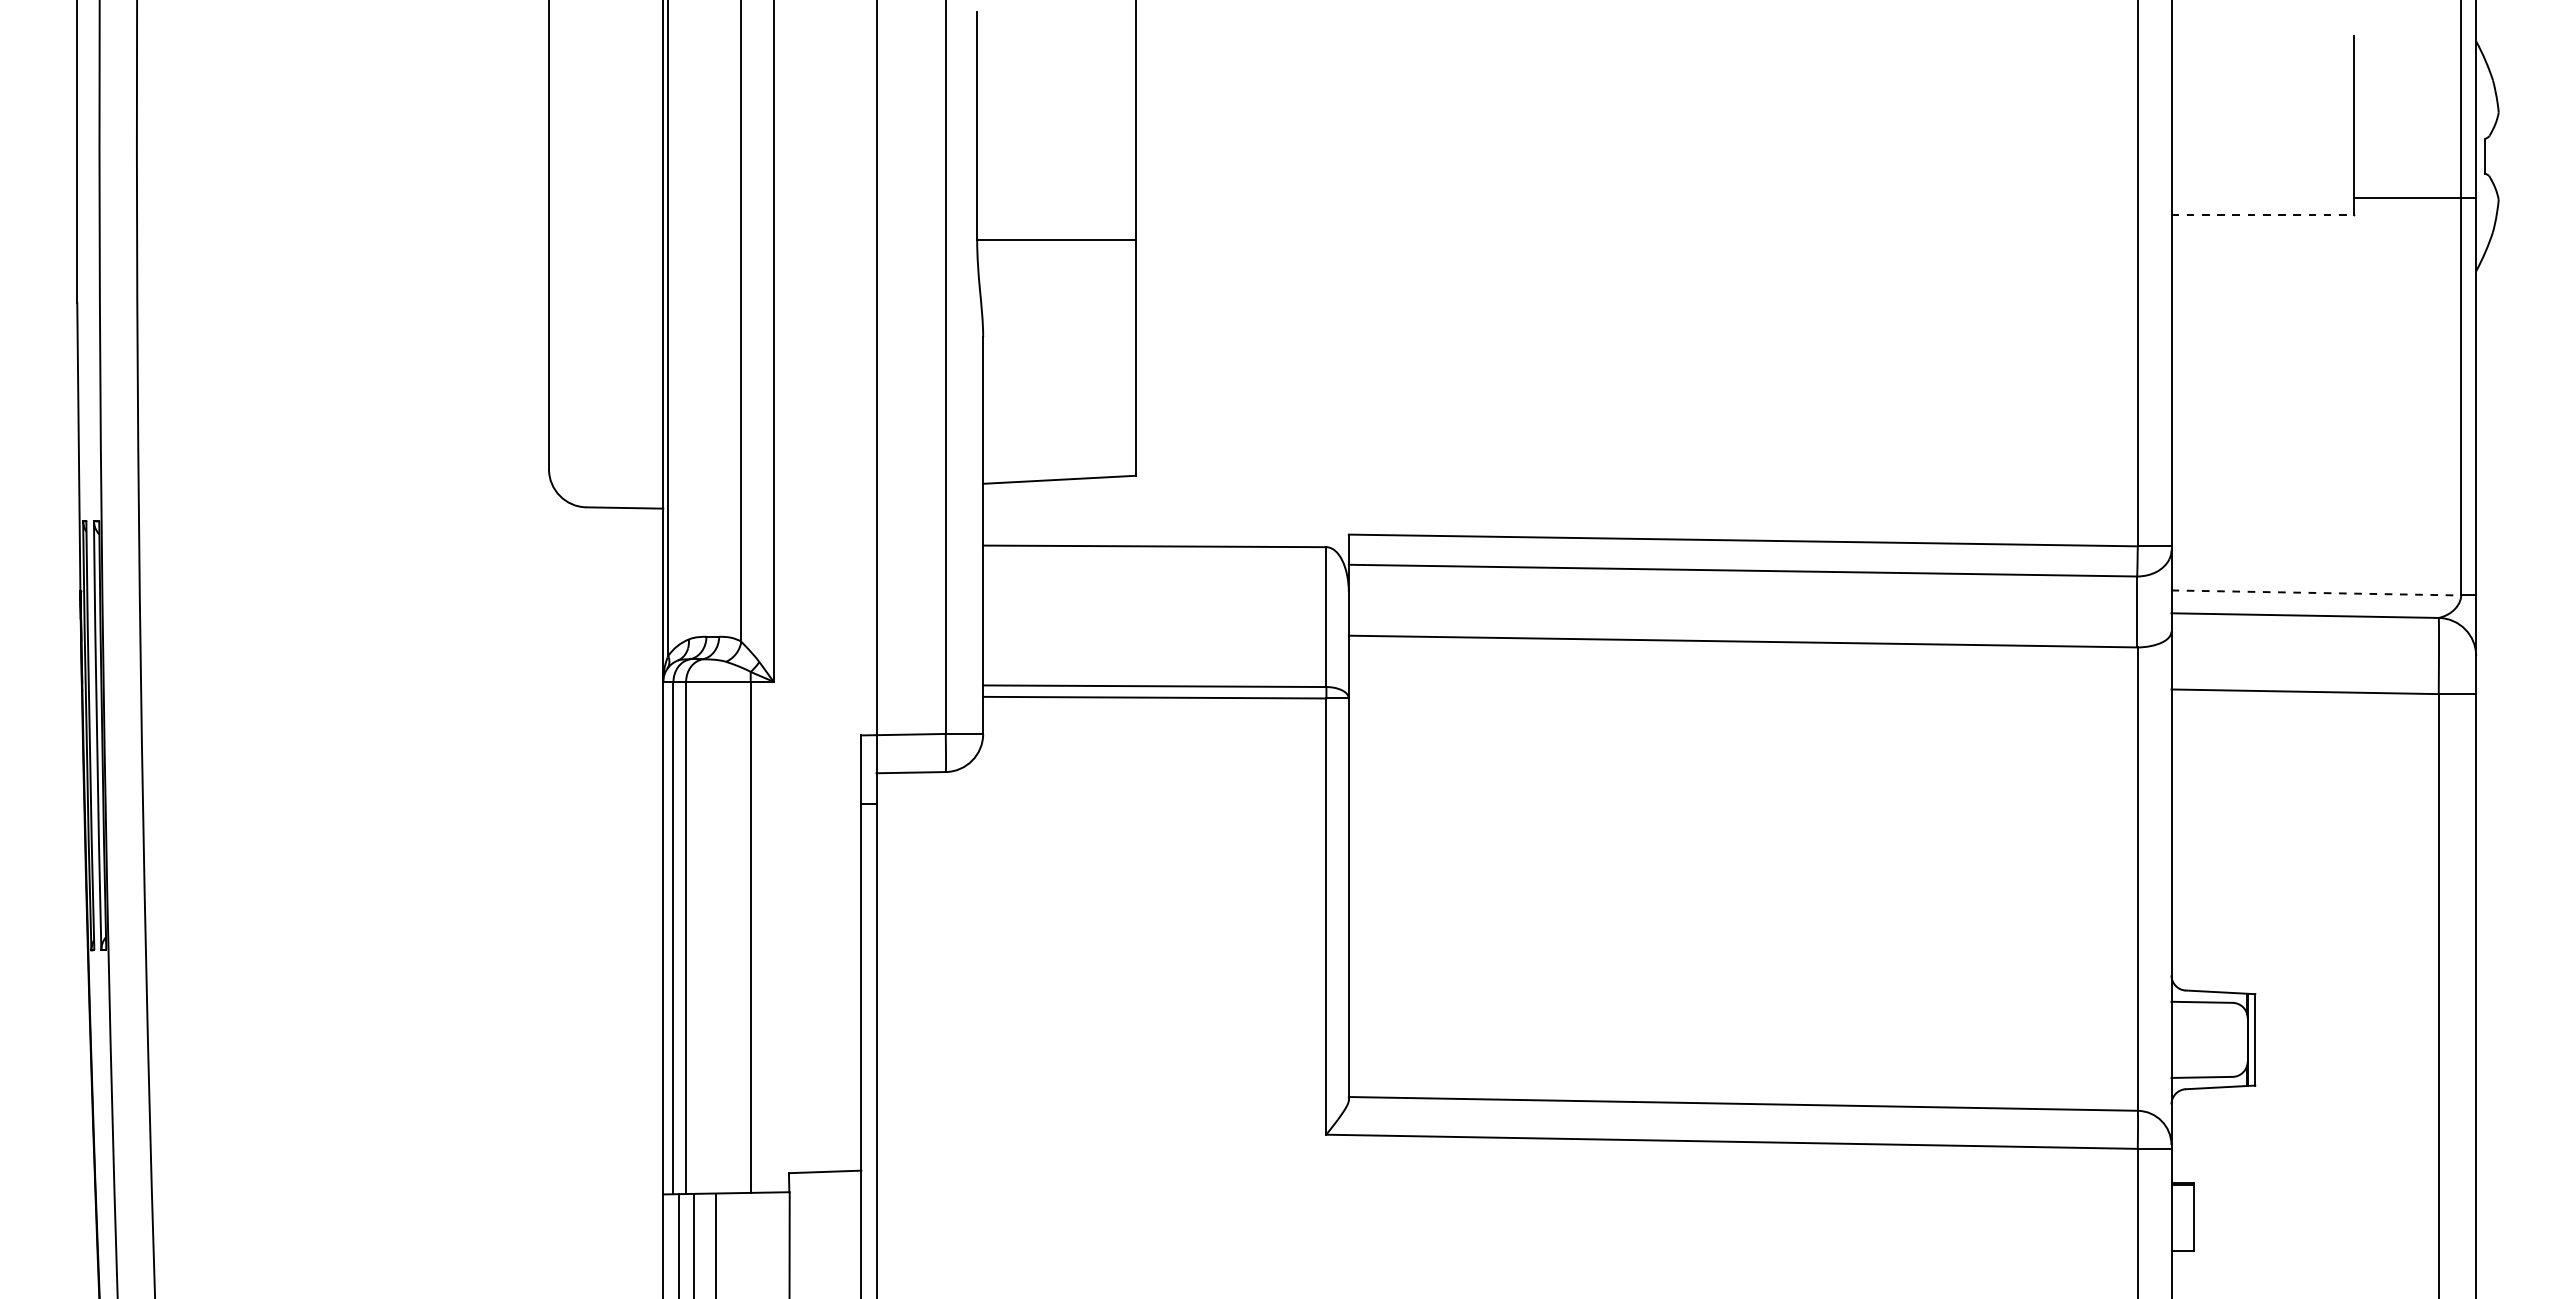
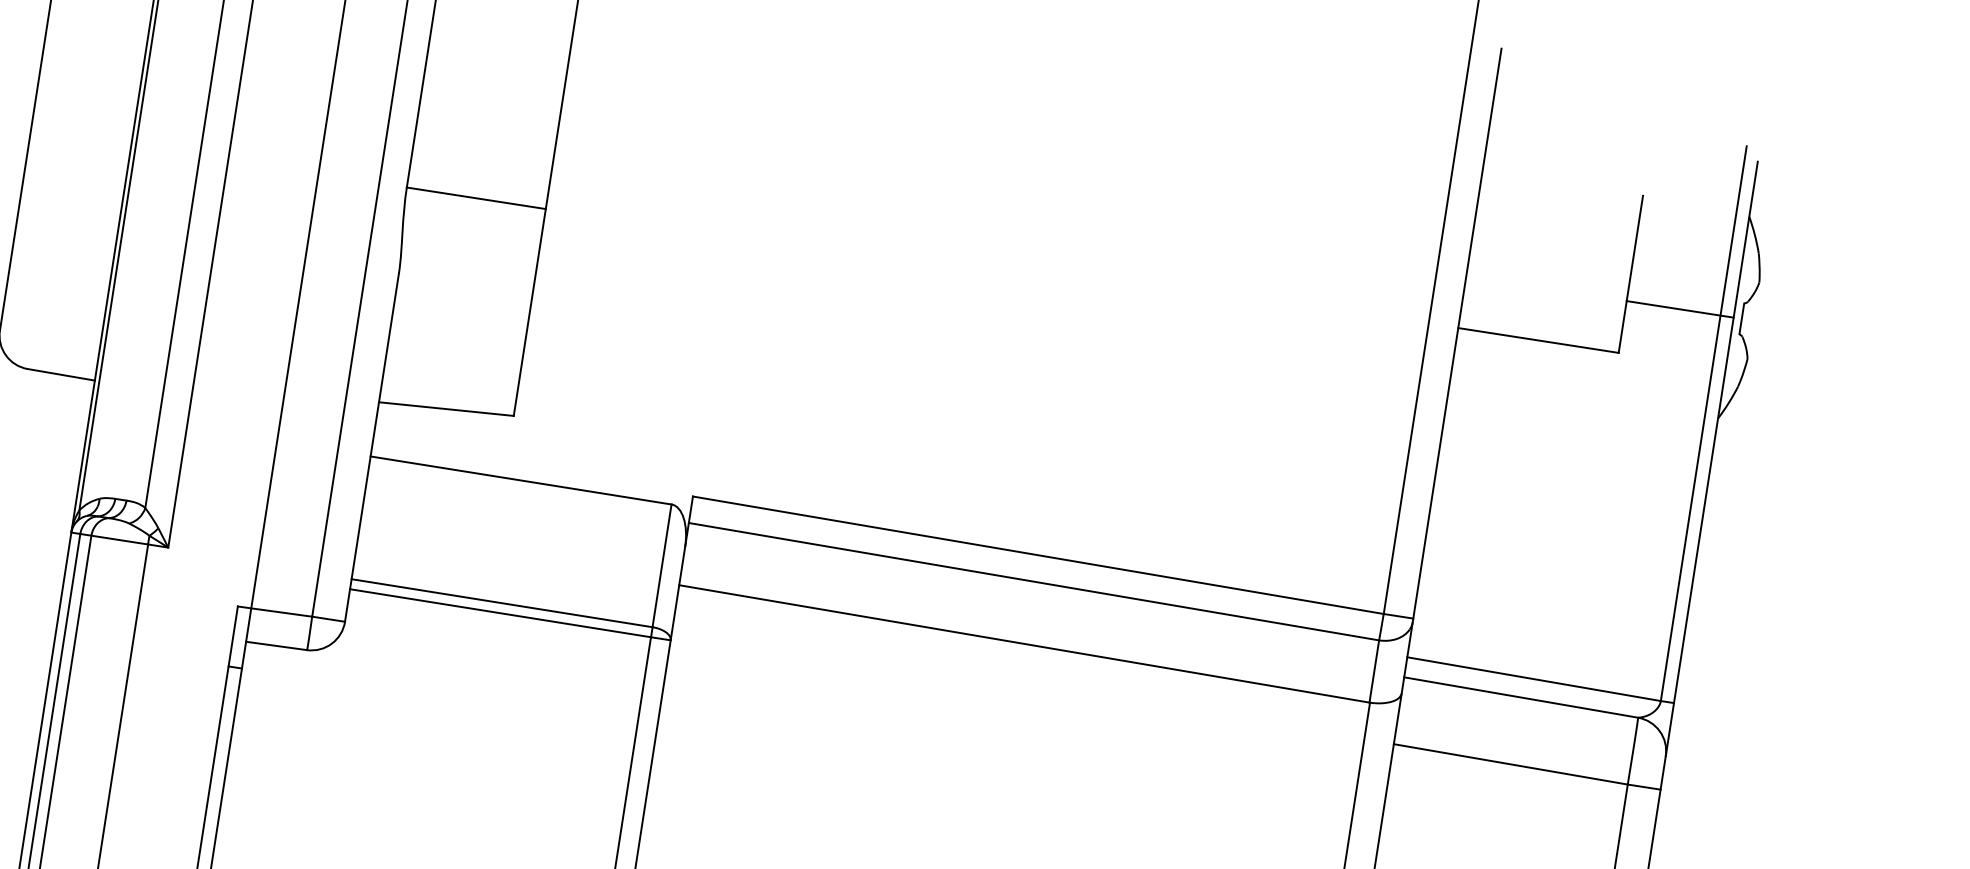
line: (2415, 198) -> (1680, 309), moved
line: (2263, 215) -> (1538, 340), dashed -> solid
line: (2316, 592) -> (1534, 678), dashed -> solid

